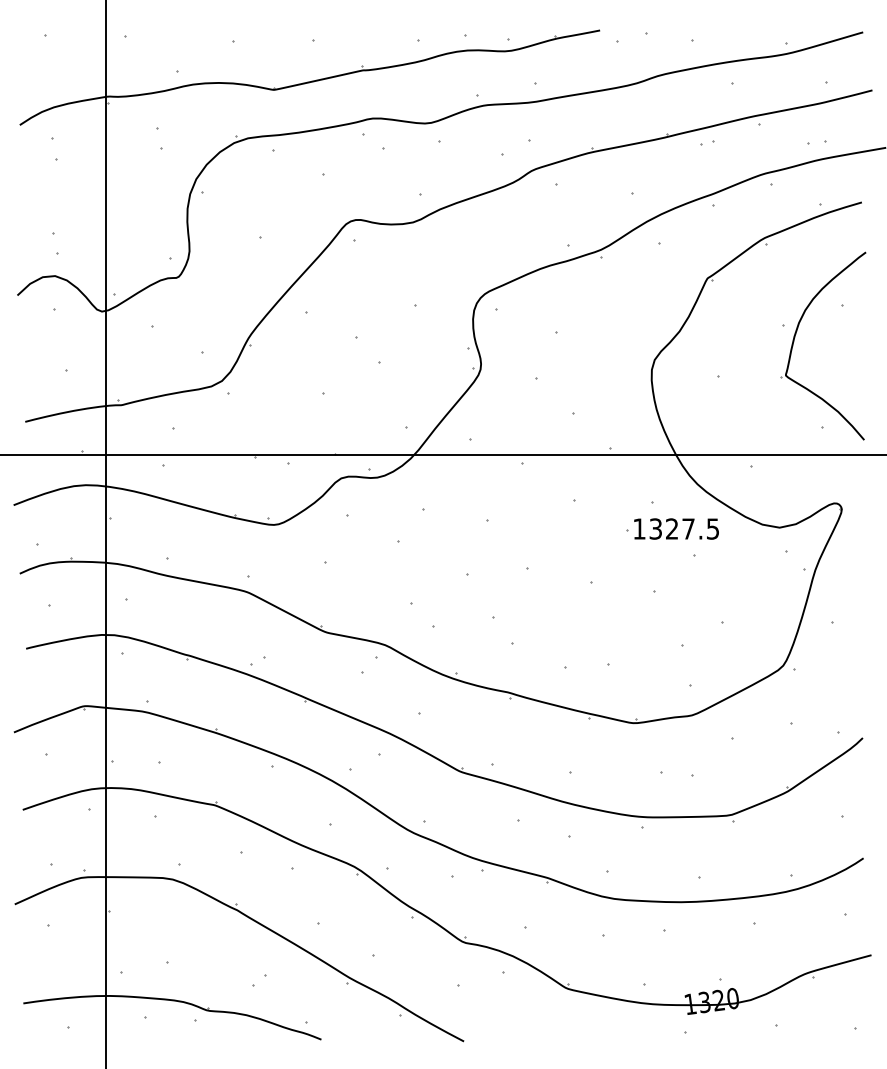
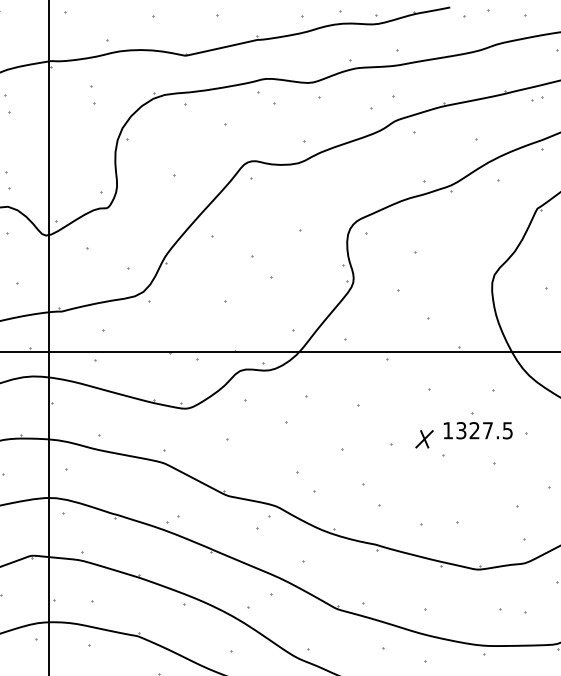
text: (676, 528) -> (478, 430), moved
part: (568, 562) -> (424, 439), added

